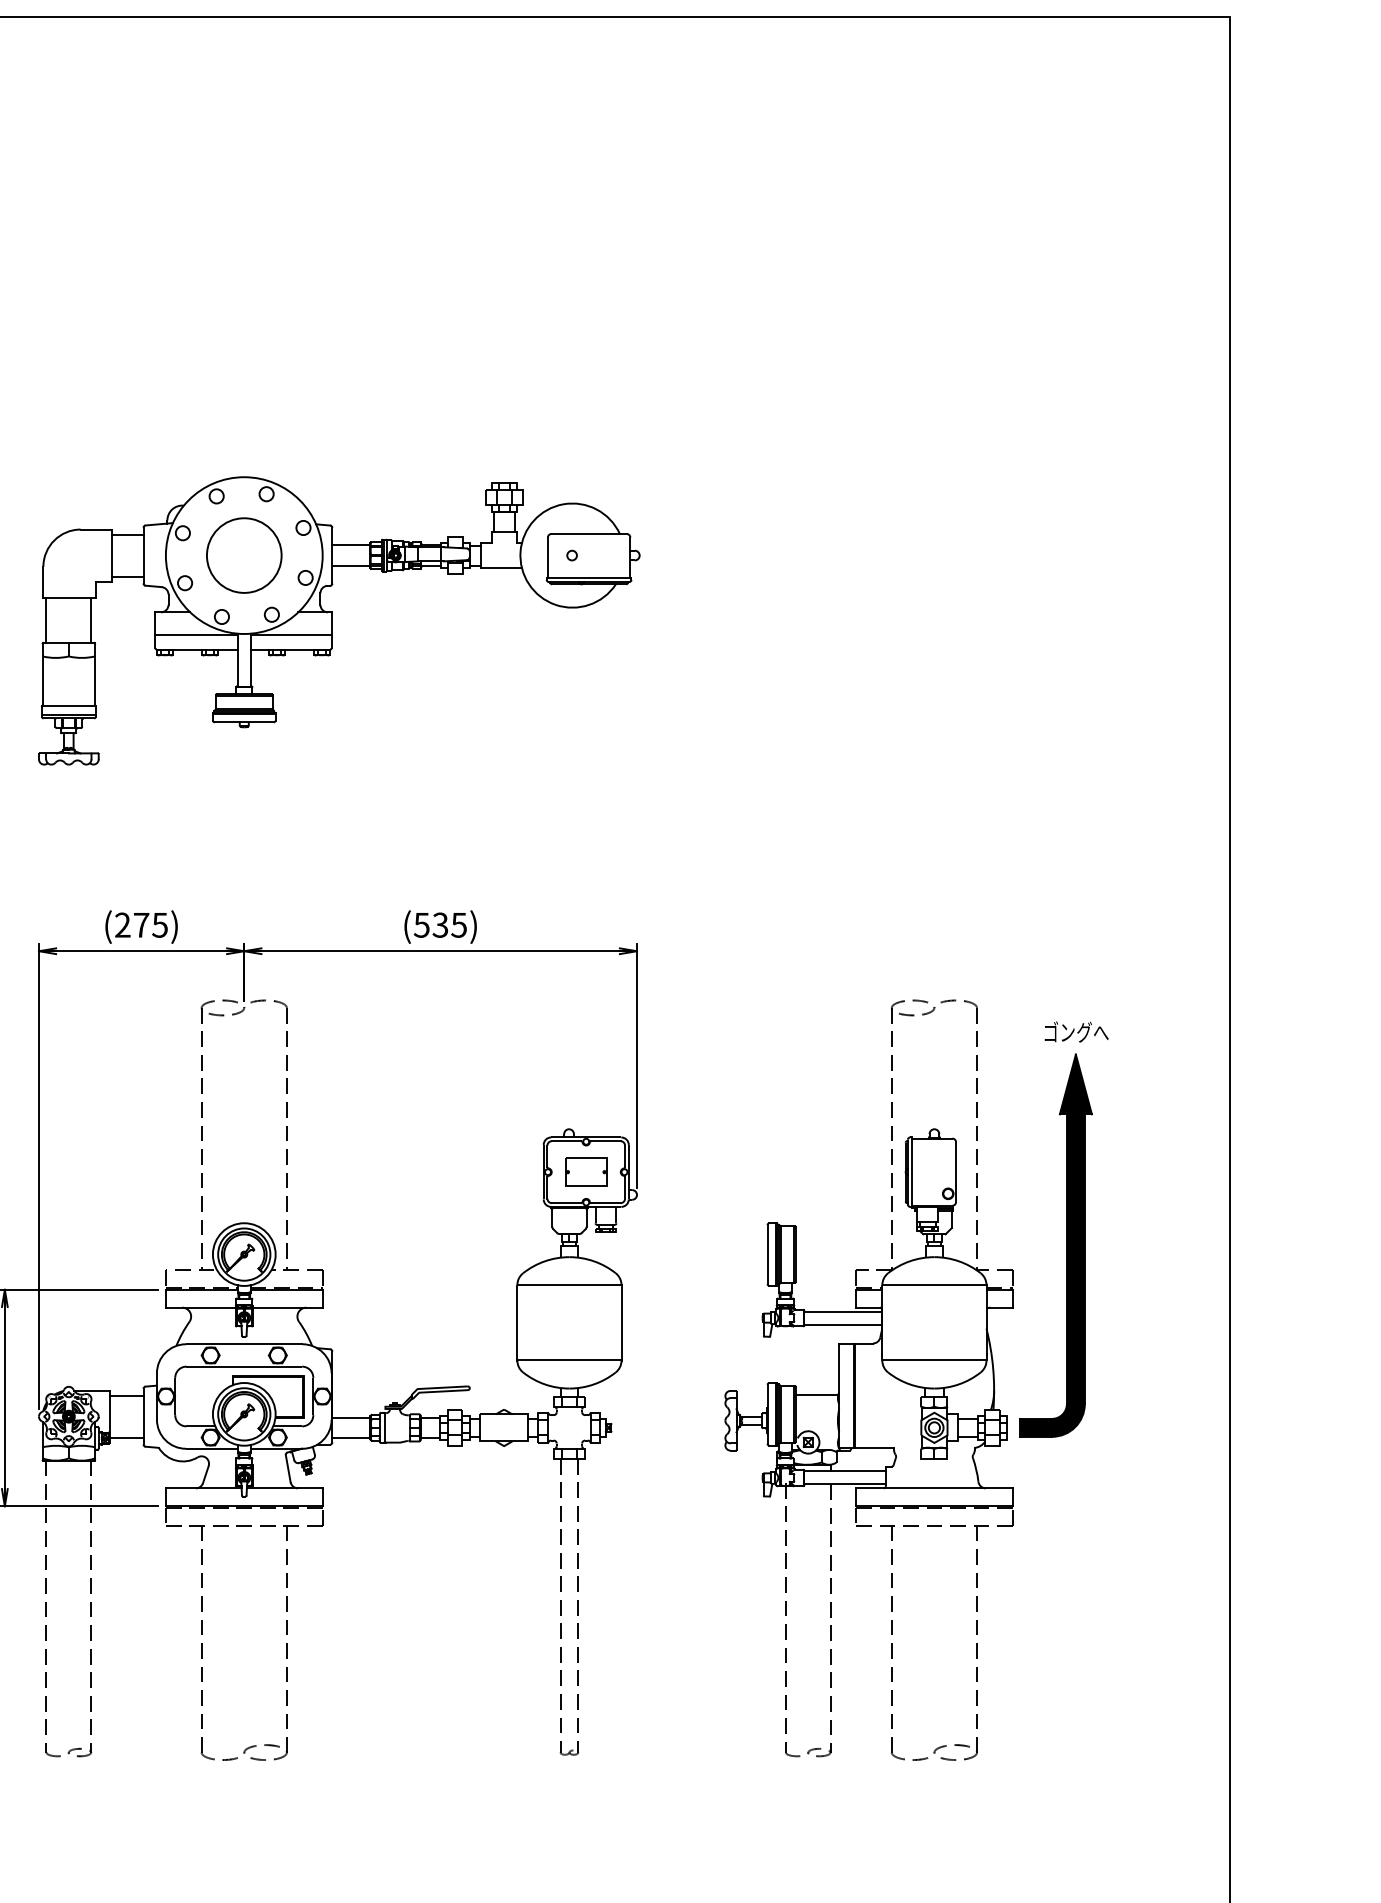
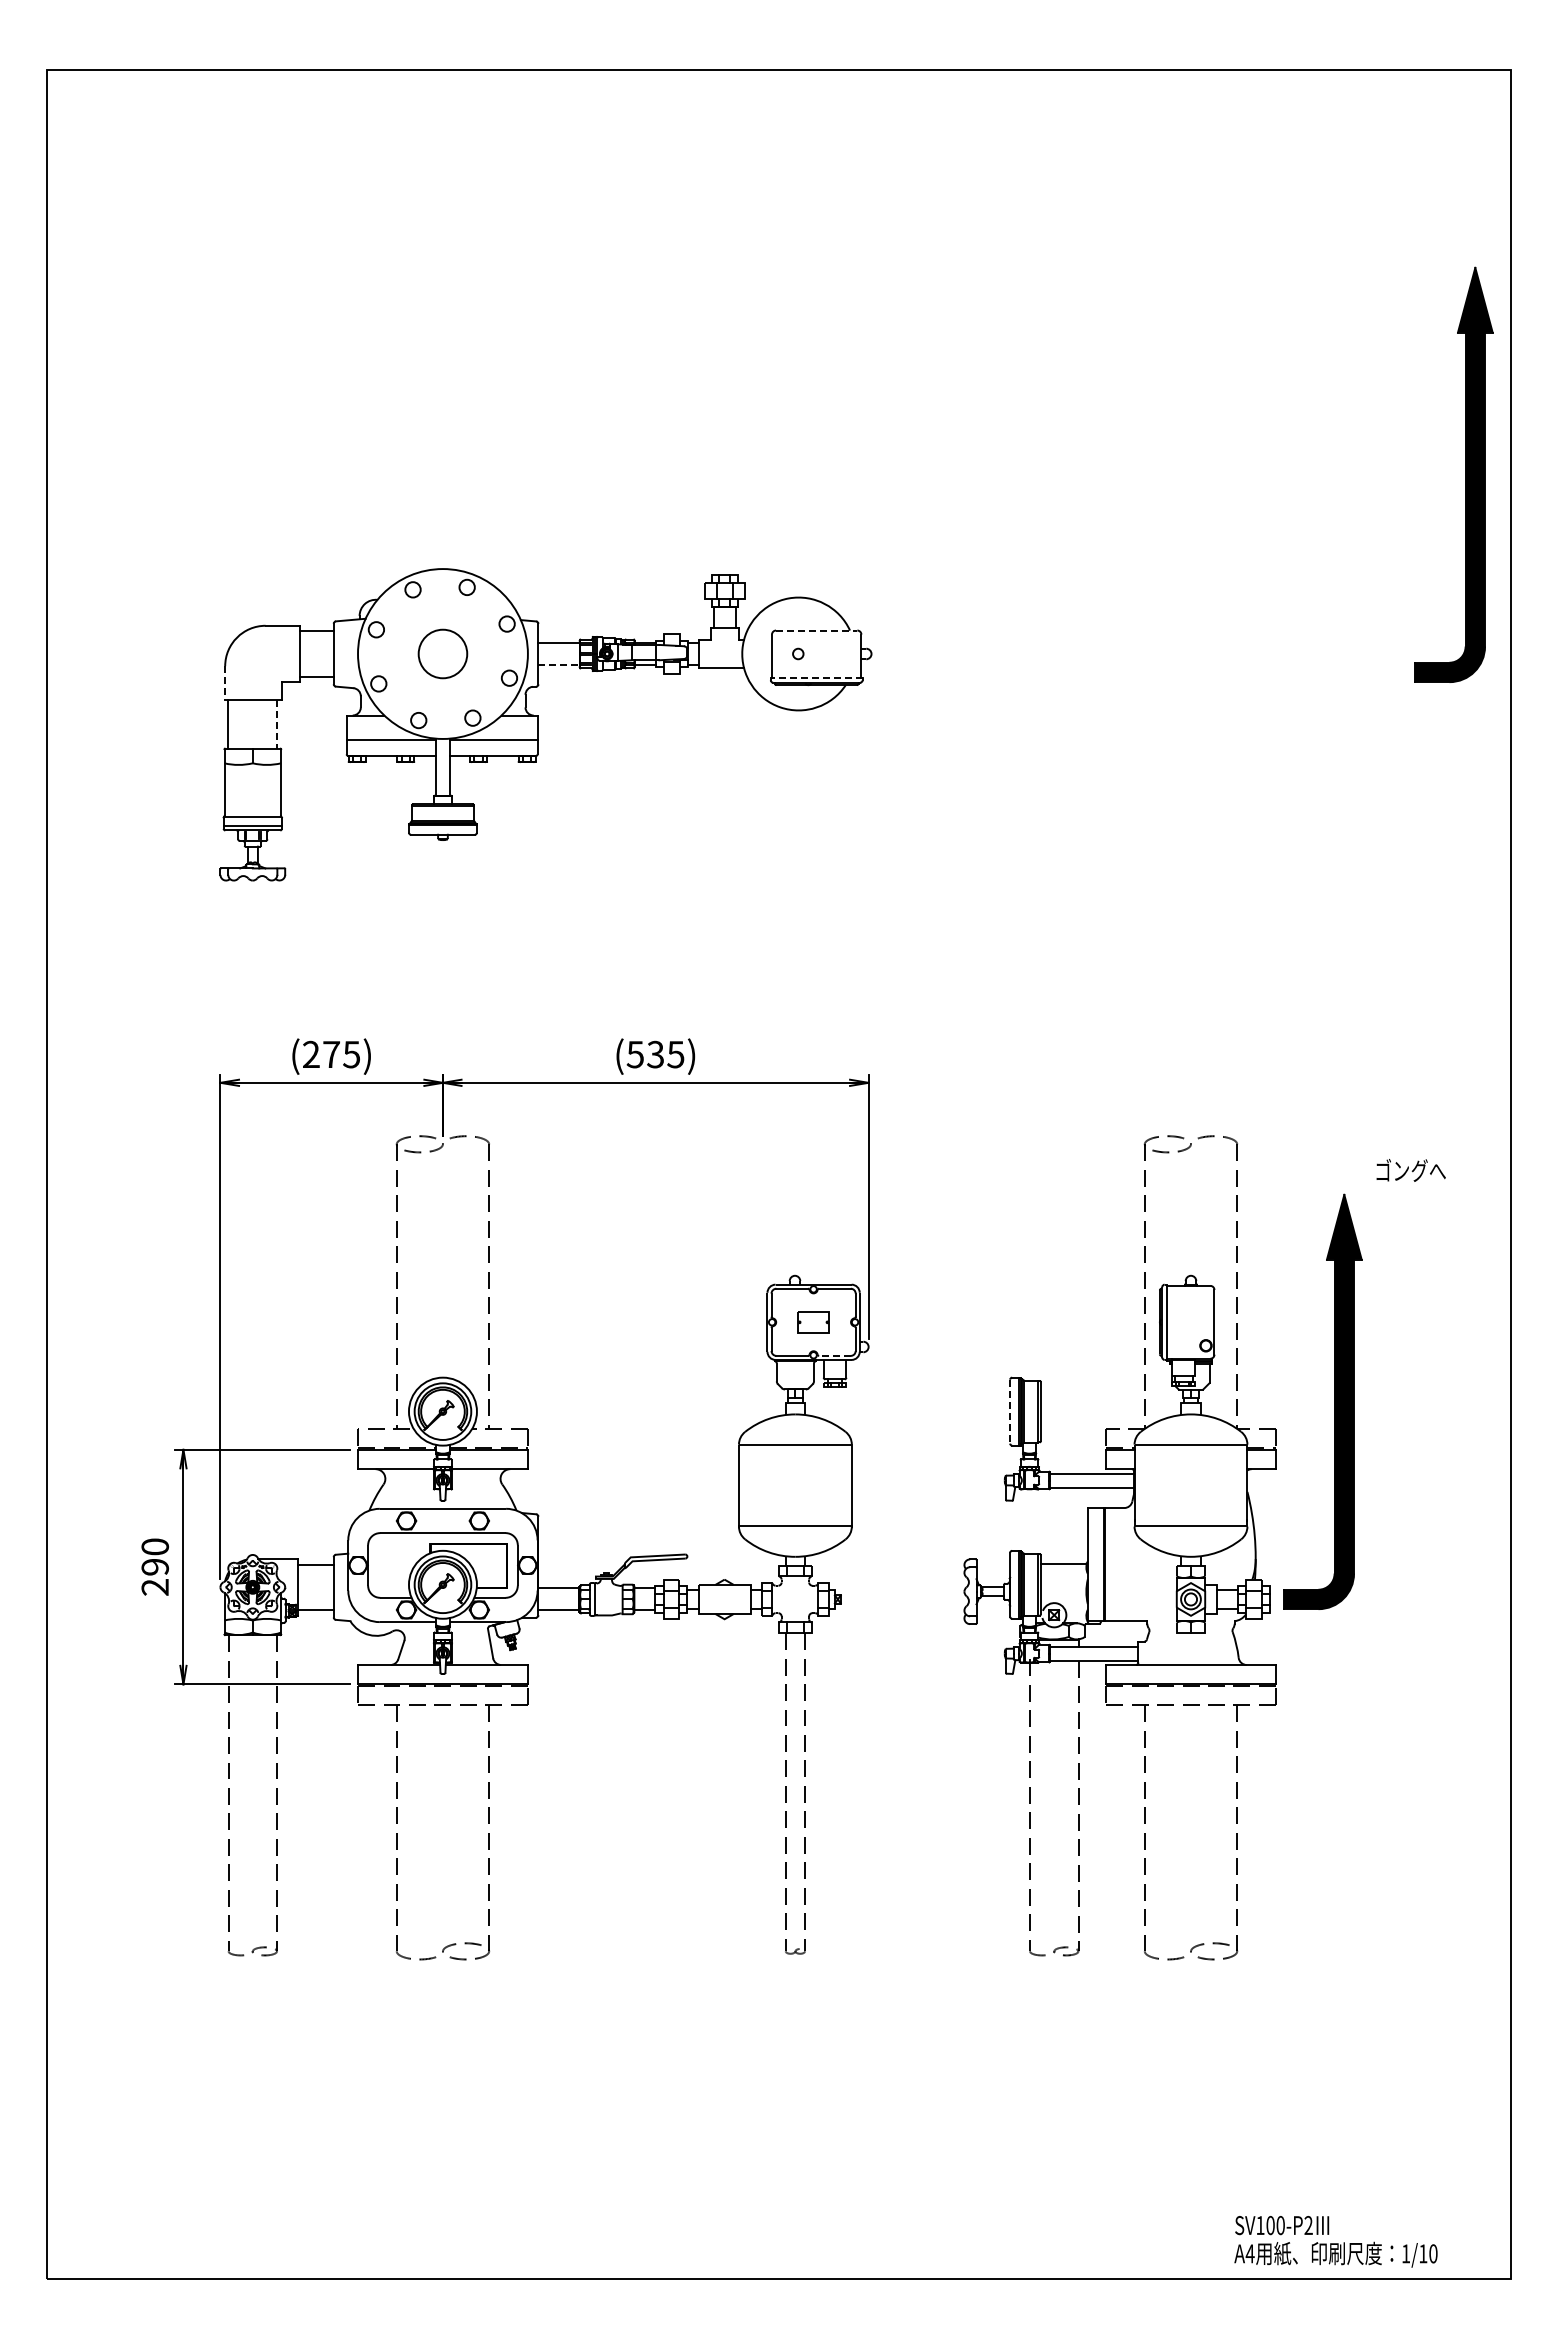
part: (1187, 389) -> (1465, 474), added
line: (588, 533) -> (816, 630), solid -> dashed
circle: (243, 555) -> (442, 653), size x0.6
line: (351, 566) -> (559, 665), solid -> dashed
line: (588, 577) -> (816, 677), solid -> dashed
line: (43, 582) -> (225, 683), solid -> dashed
line: (91, 620) -> (277, 724), solid -> dashed
text: (1076, 1032) -> (1410, 1170), moved
part: (586, 1172) -> (813, 1322), size x0.7
line: (606, 1202) -> (835, 1355), solid -> dashed
line: (767, 1254) -> (1010, 1411), solid -> dashed

